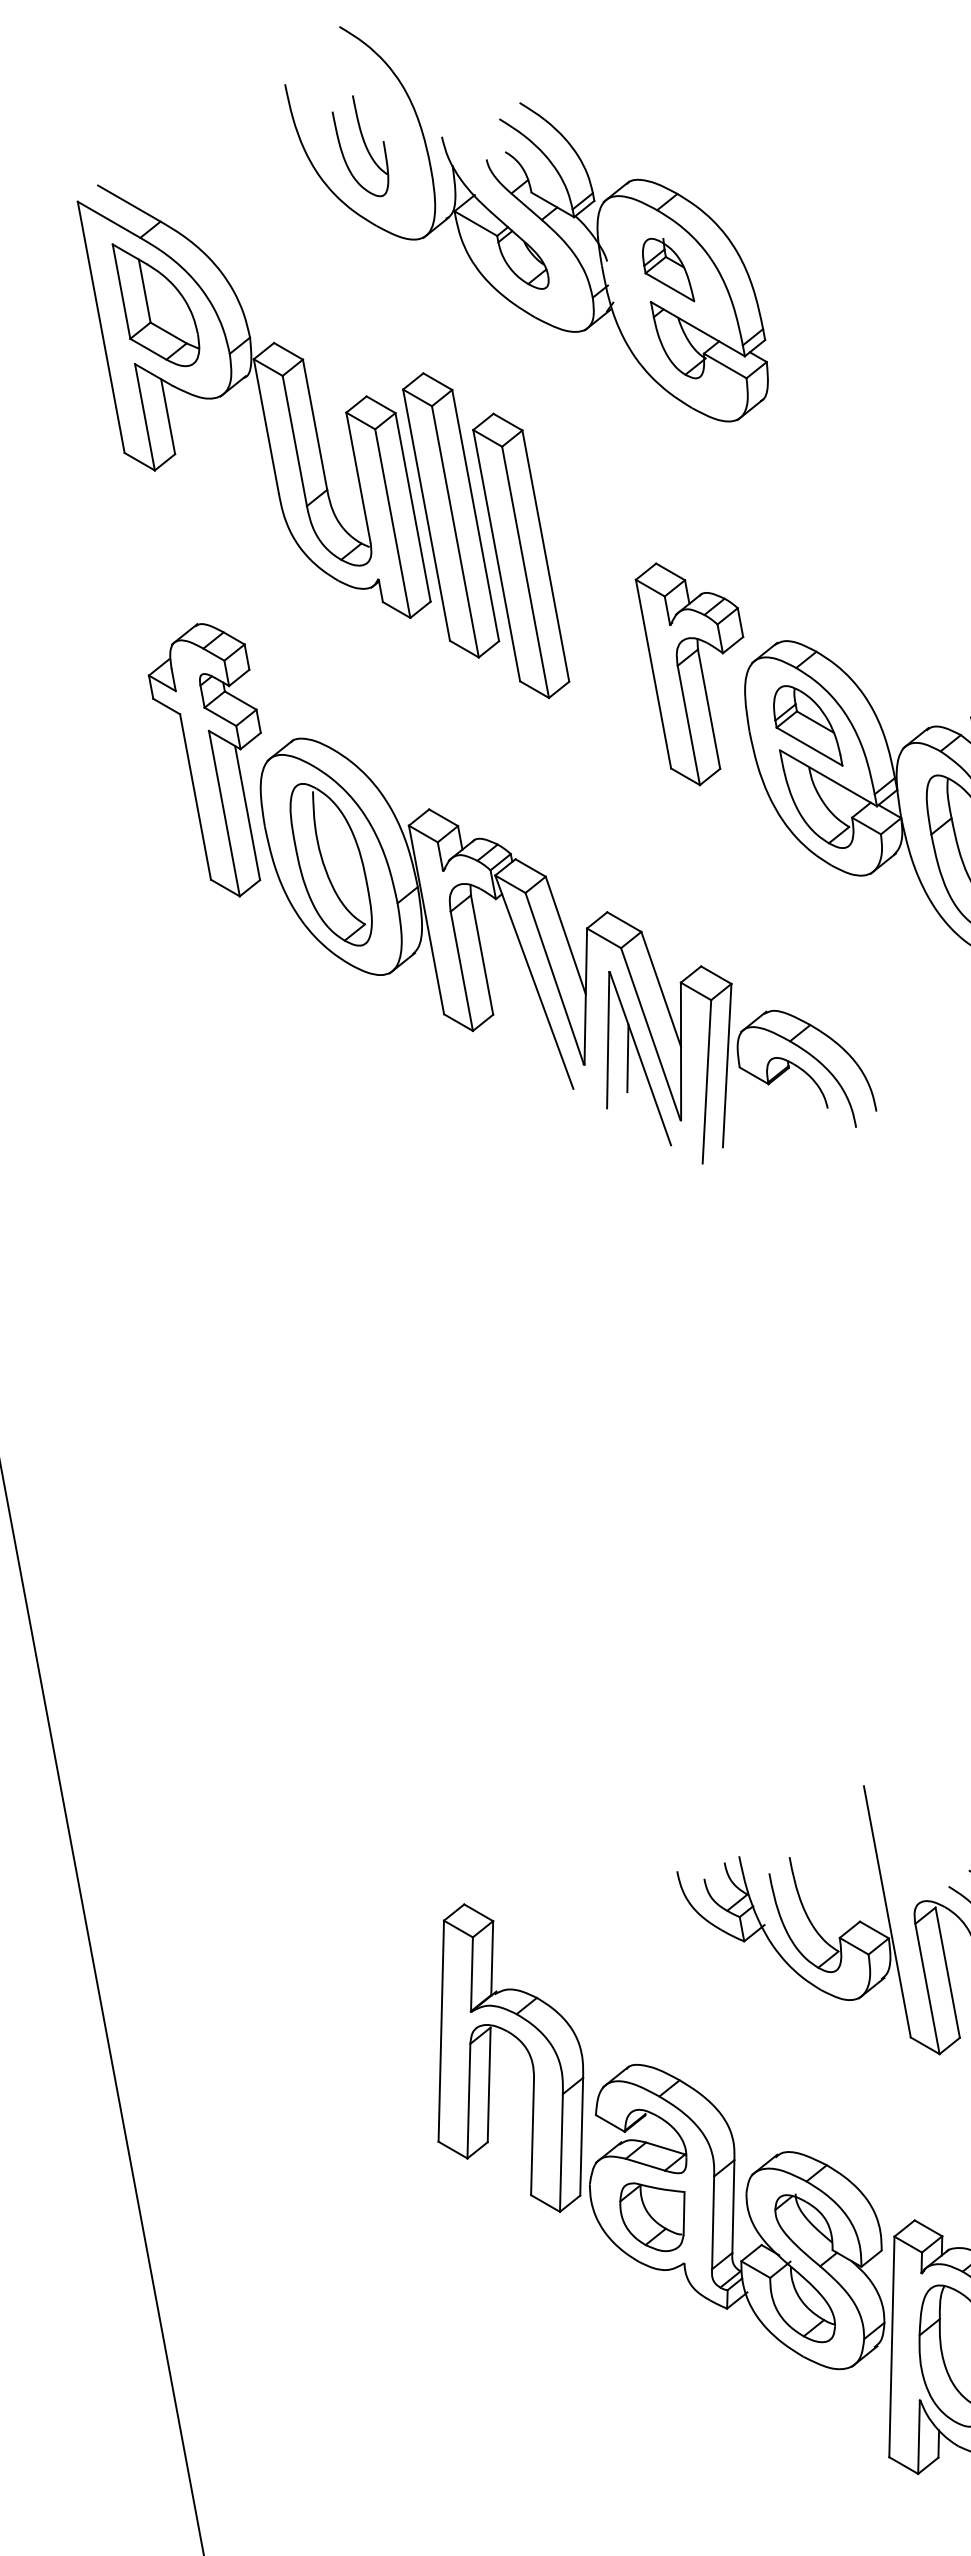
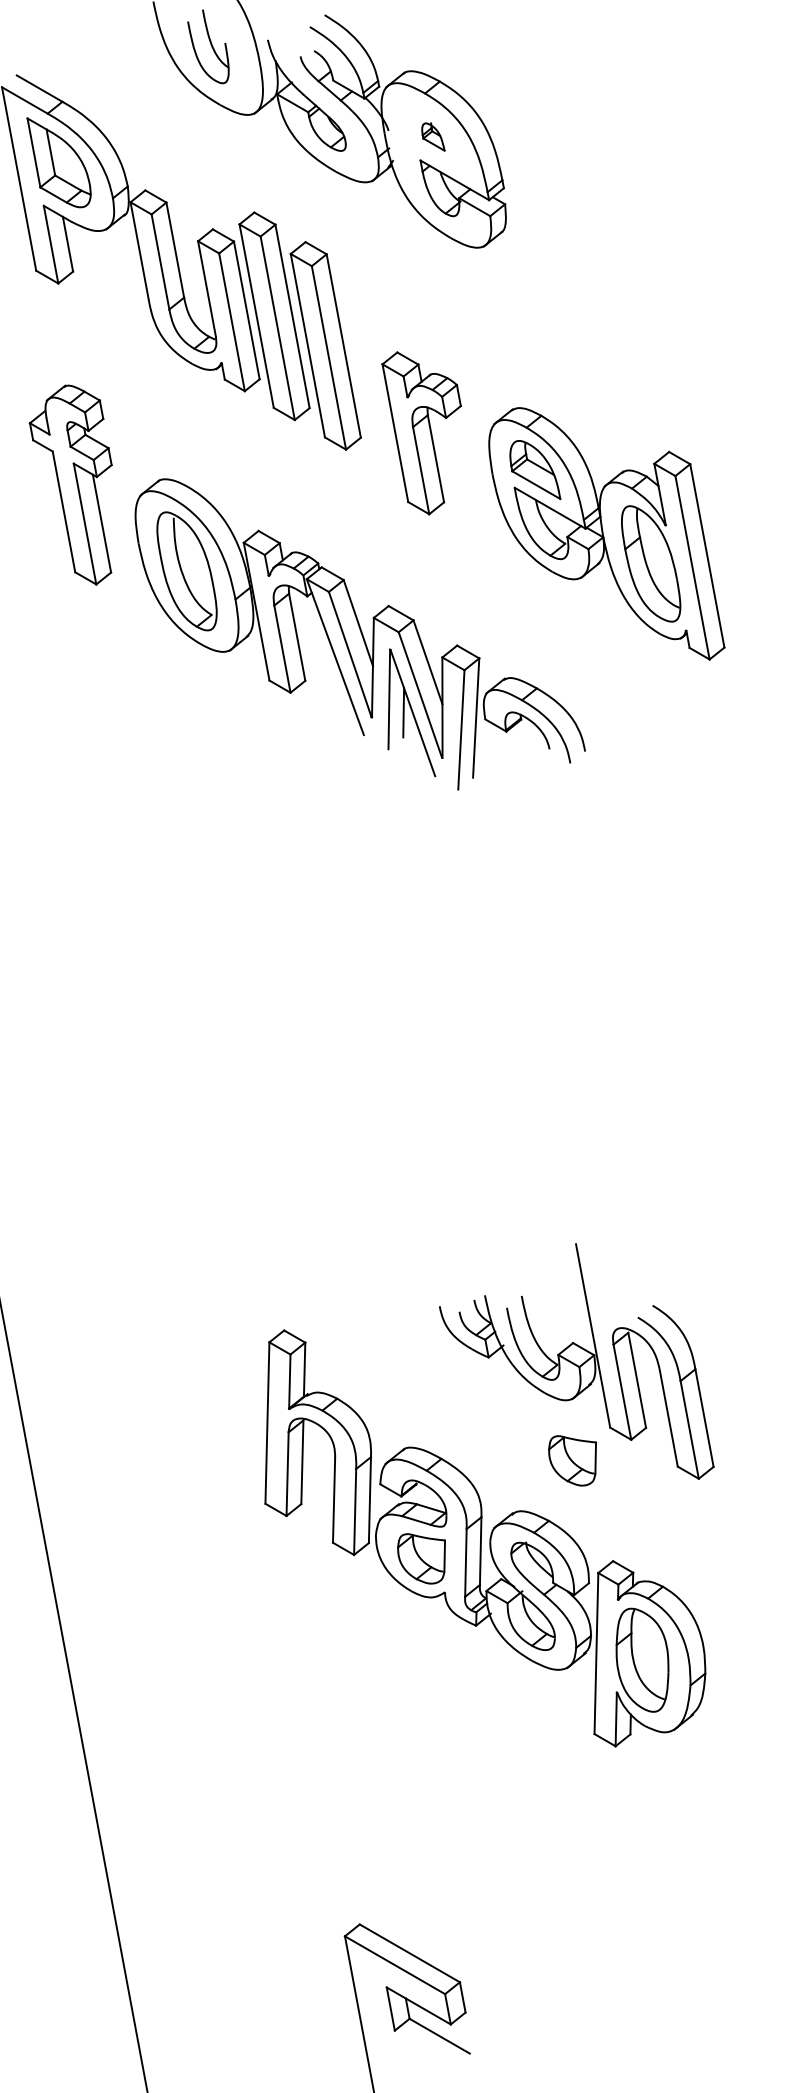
part: (668, 269) -> (433, 136), size x0.6
part: (689, 674) -> (421, 433), moved
part: (204, 759) -> (70, 484), moved
part: (859, 2082) -> (572, 1460), added

